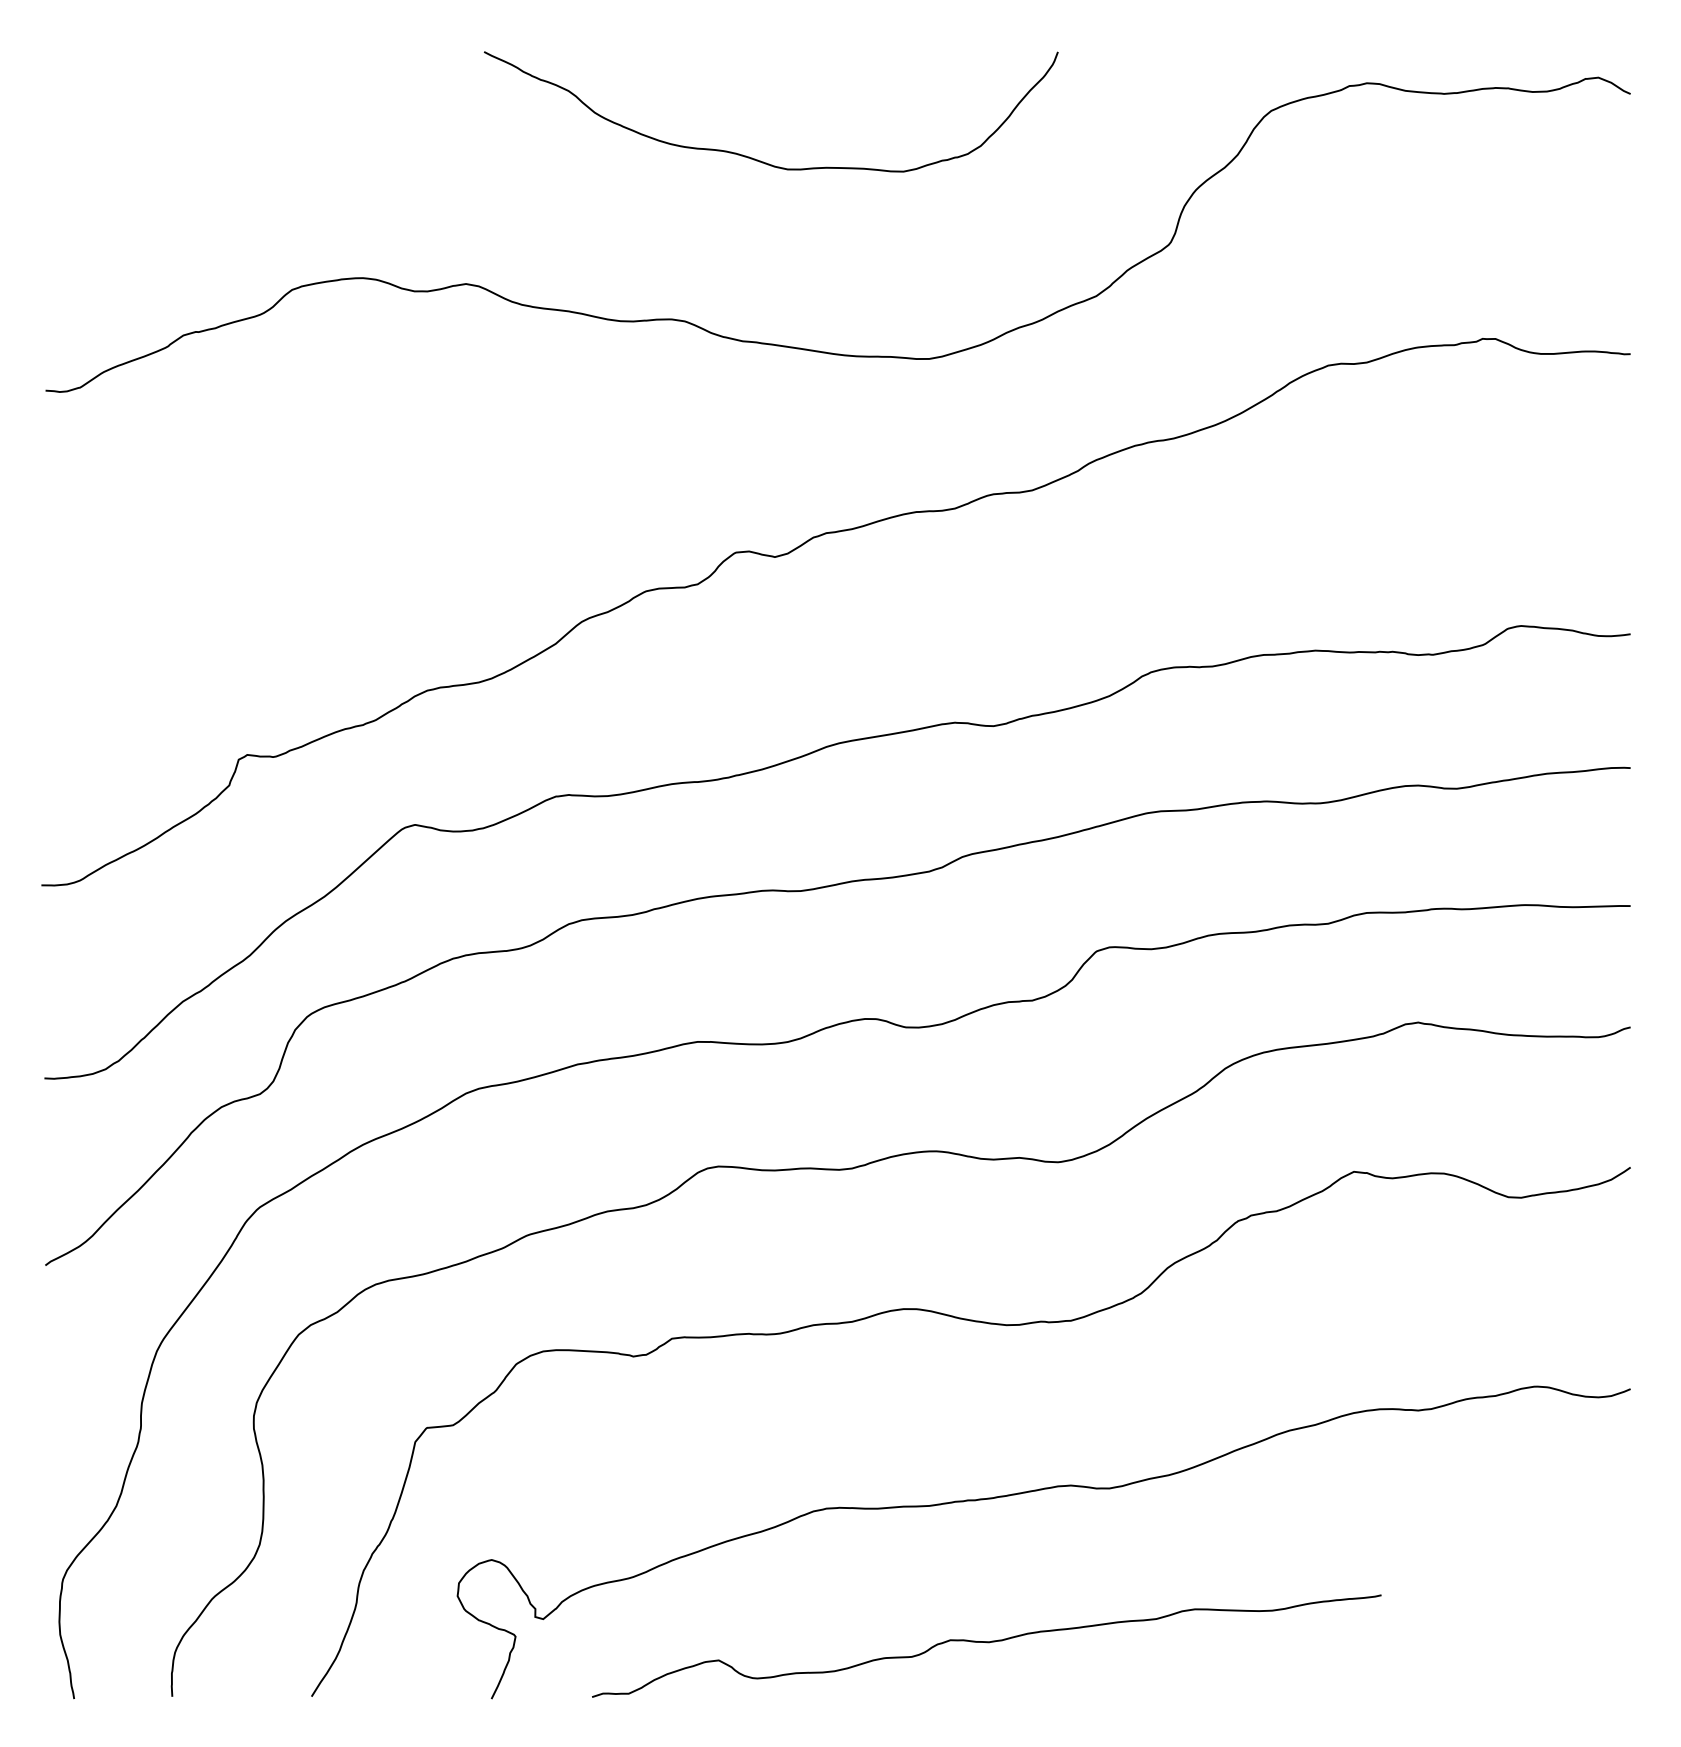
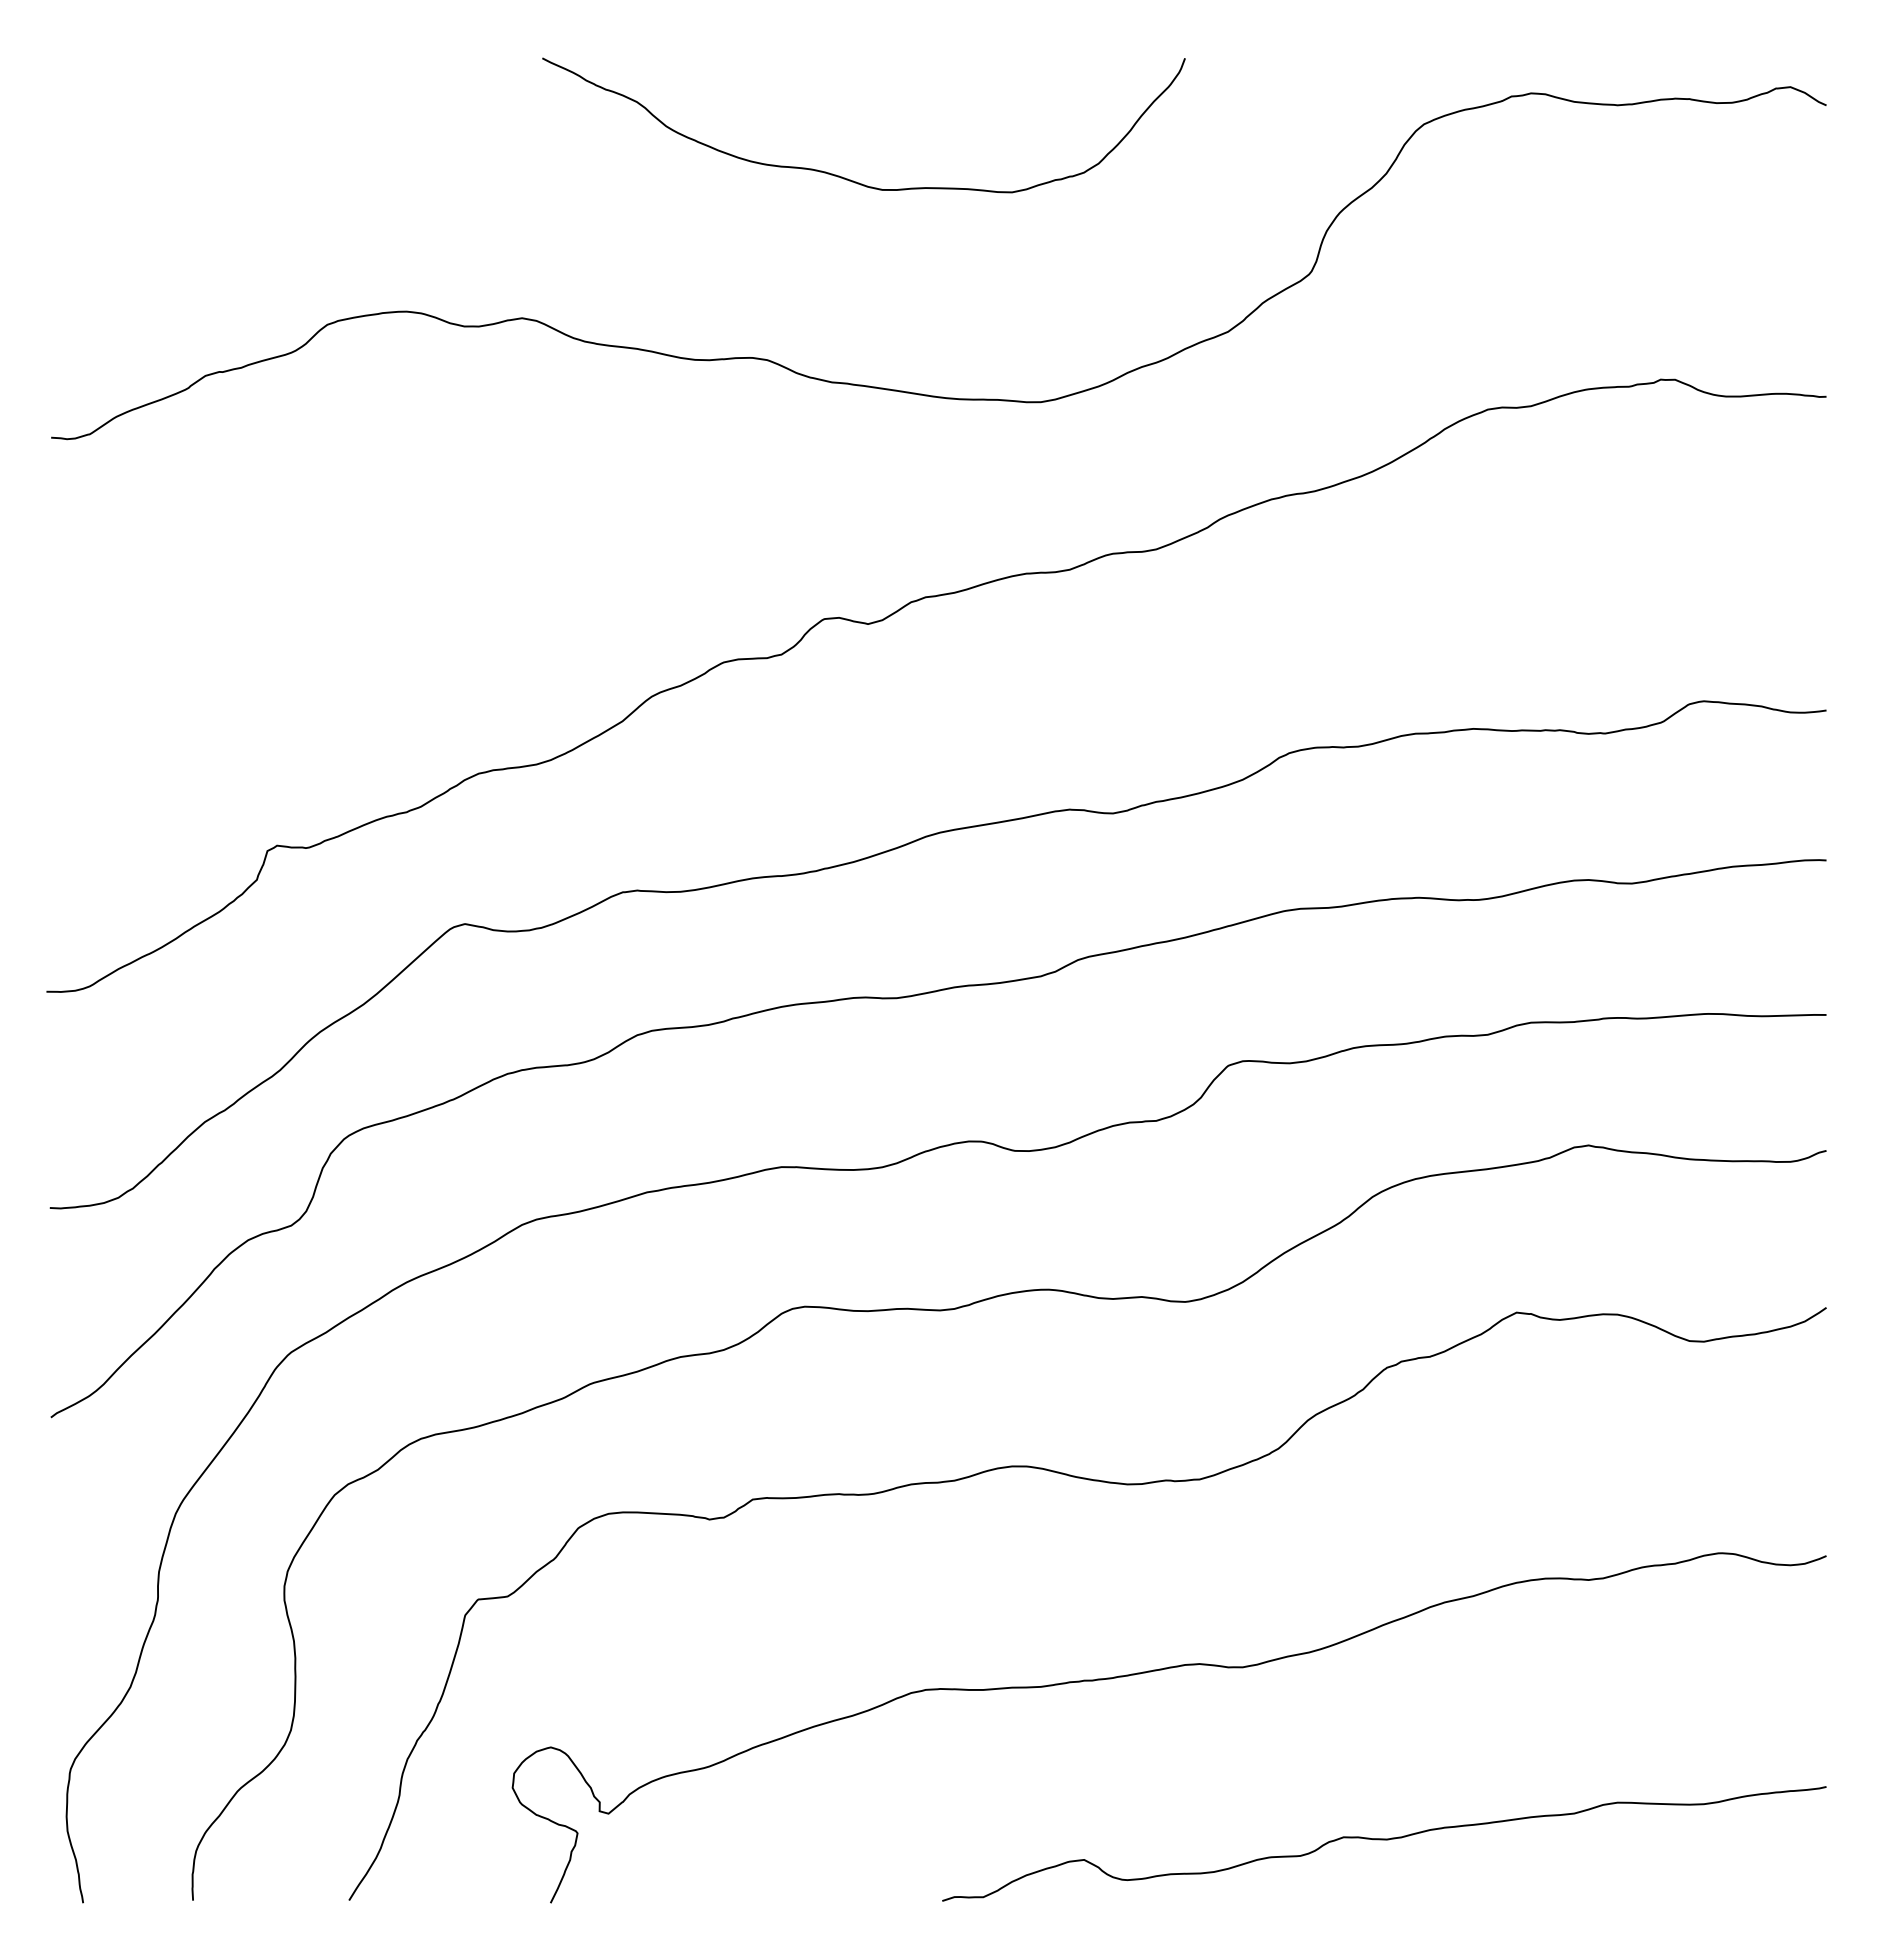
curve: (986, 1643) -> (1384, 1840), moved

